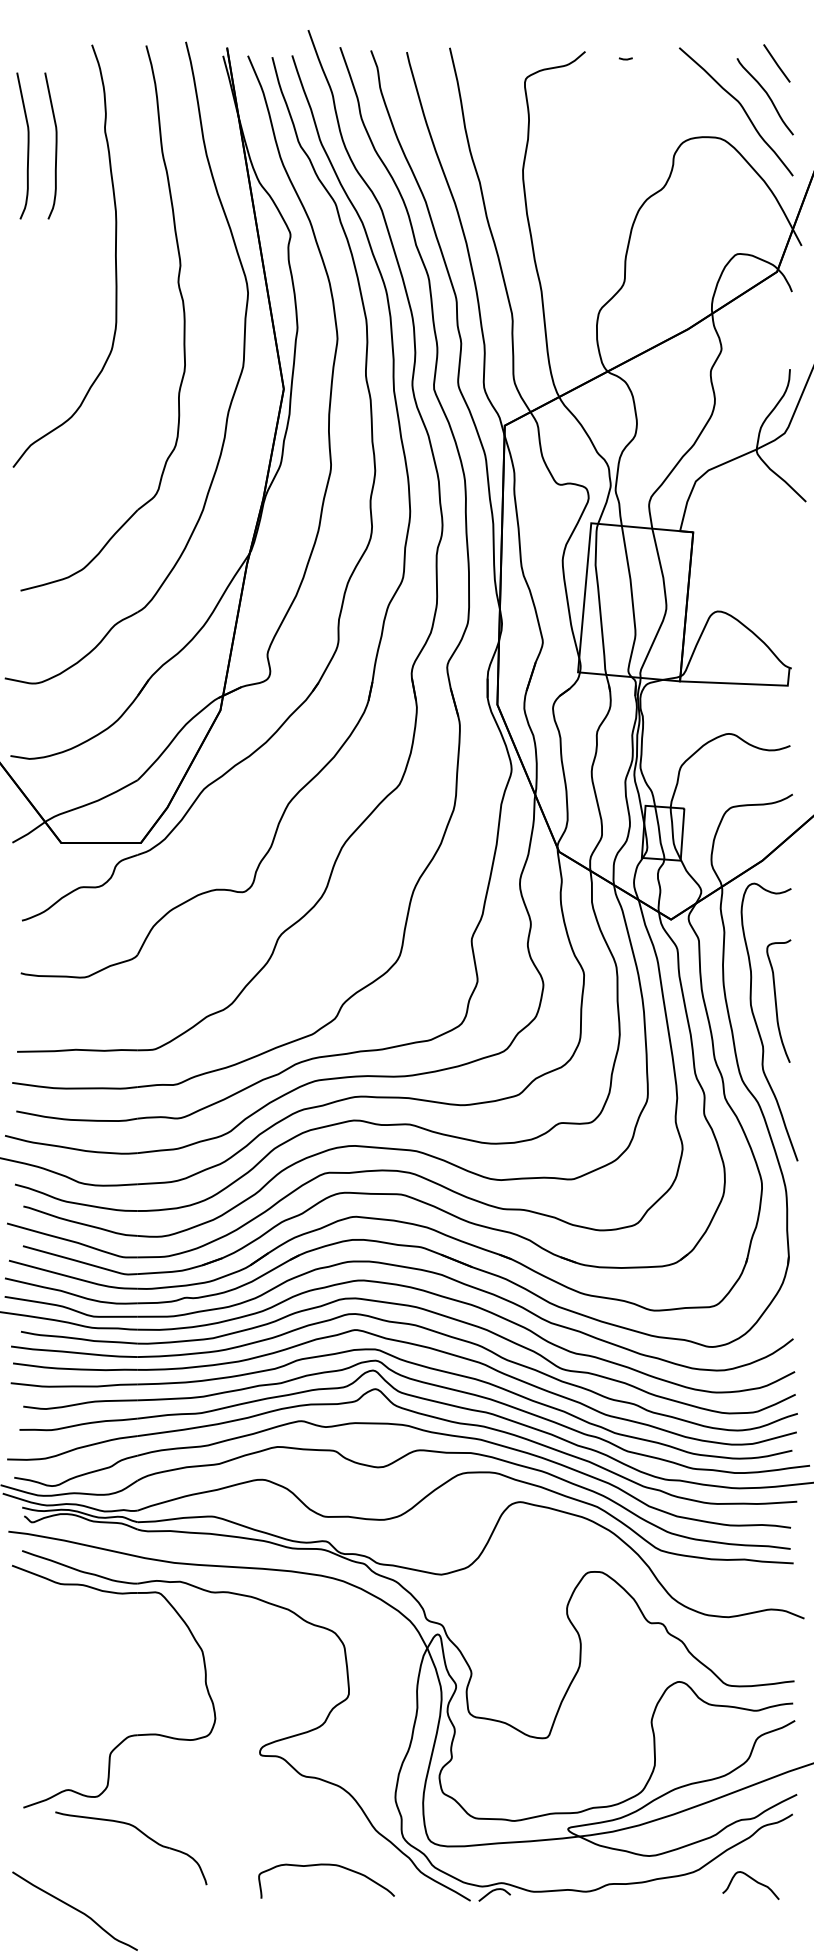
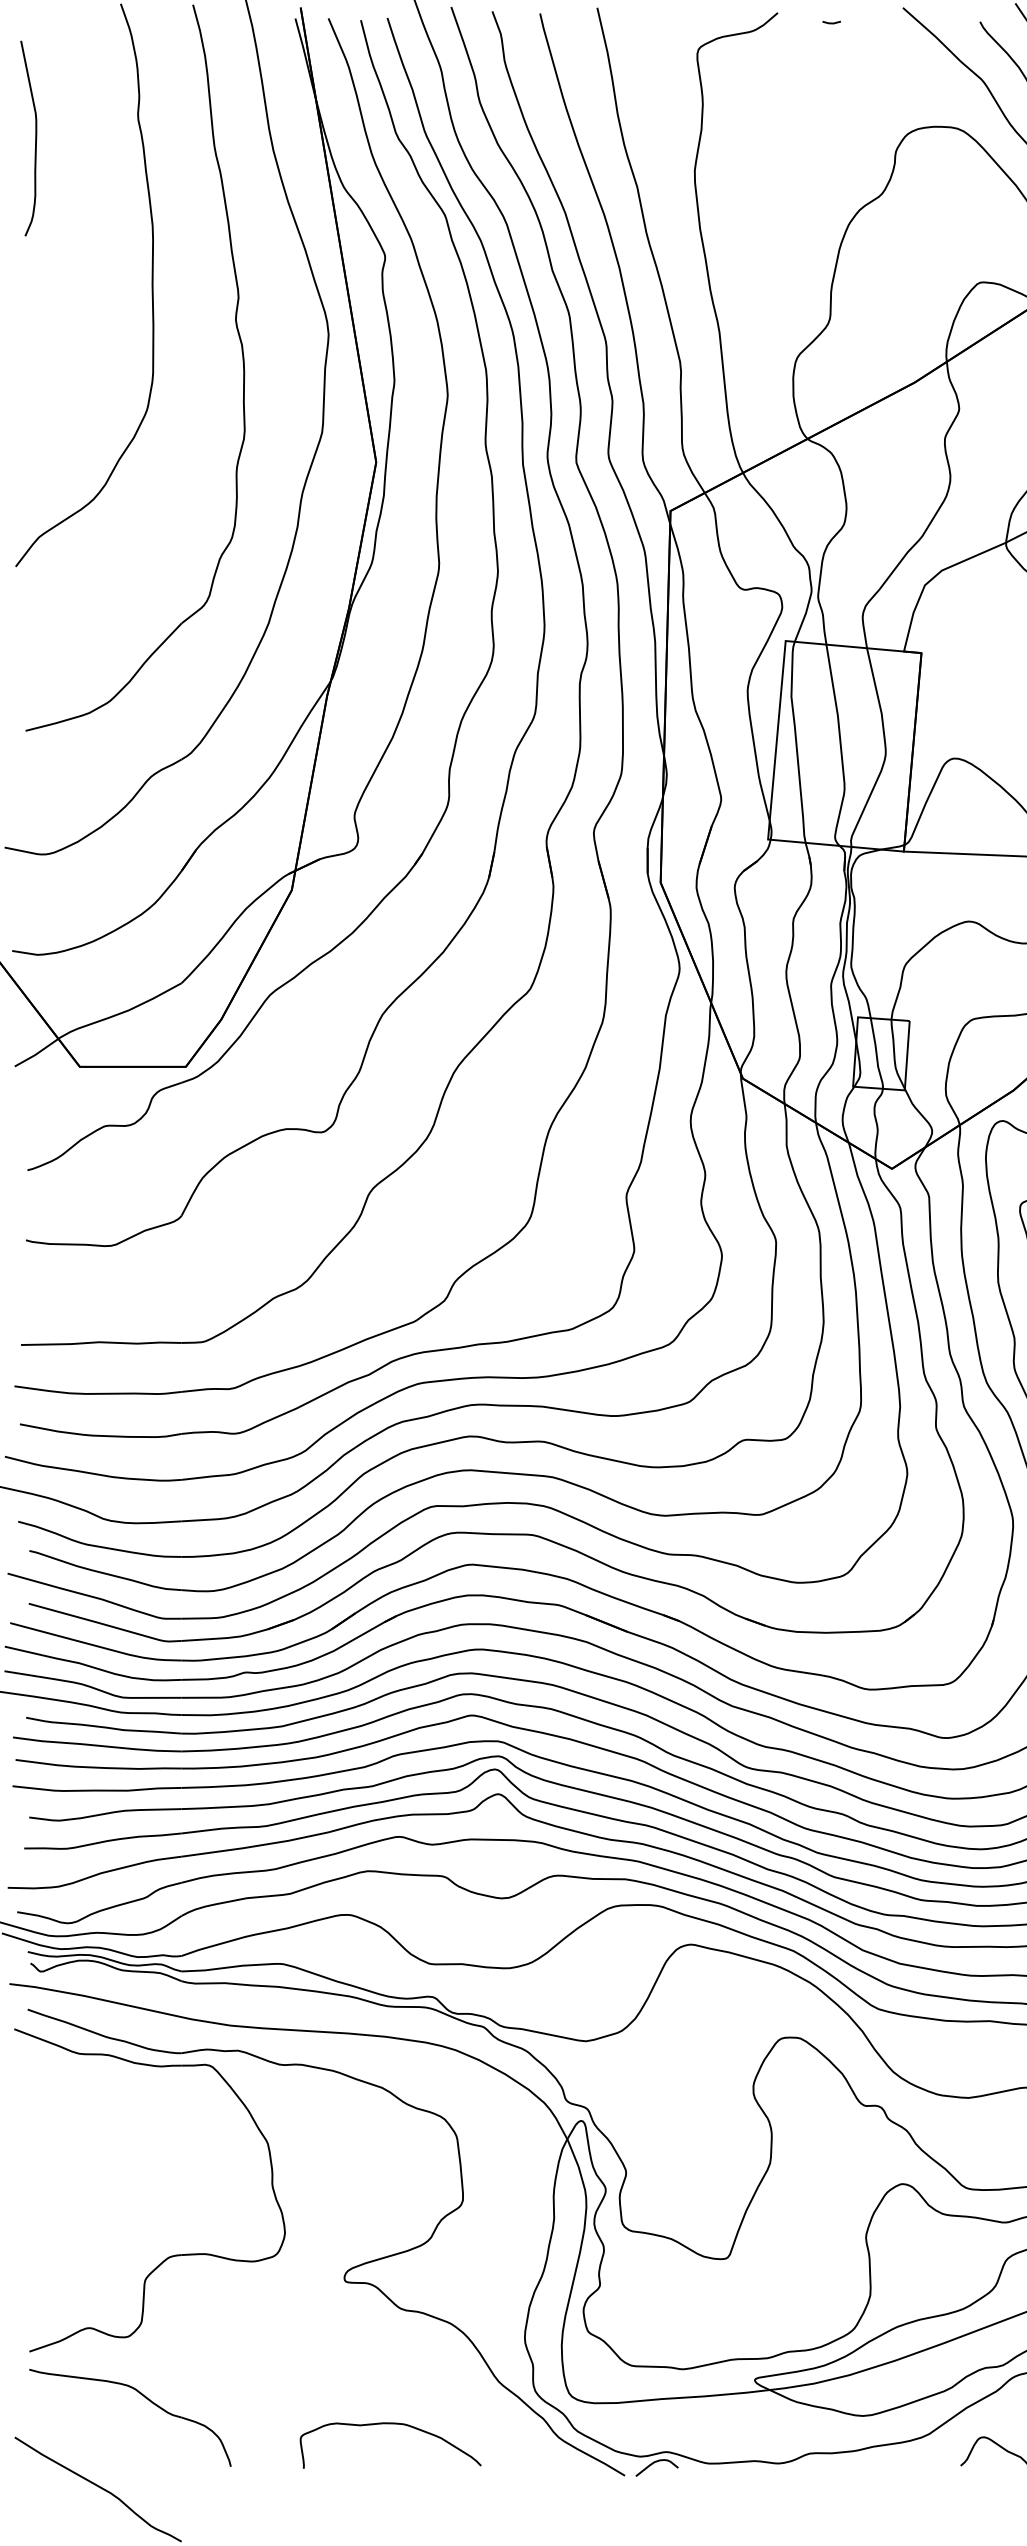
curve: (55, 145) -> (72, 137), removed
part: (141, 1833) -> (144, 2397), moved
curve: (326, 1865) -> (390, 2424), moved

